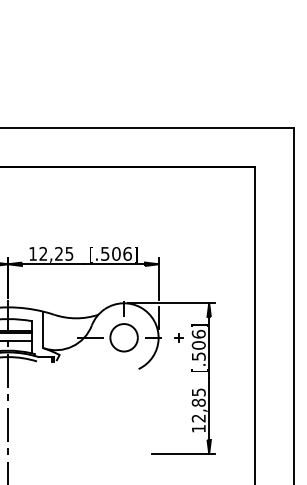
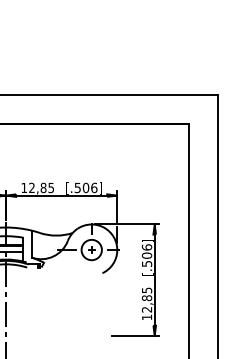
text: (59, 253) -> (43, 187), 12,25 -> 12,85
part: (178, 337) -> (91, 249), moved

